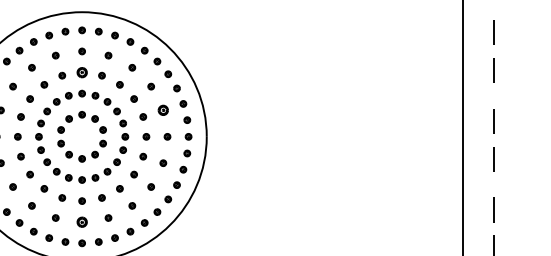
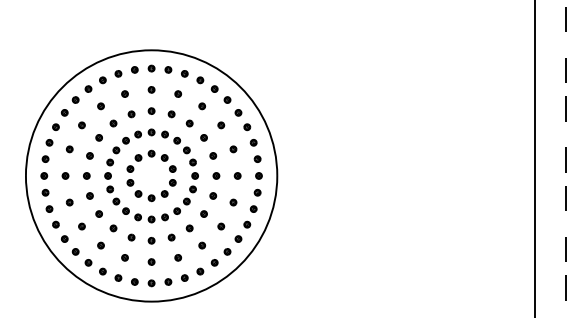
part: (82, 71) -> (151, 110), size x0.62
part: (163, 110) -> (233, 149), size x0.62
part: (82, 221) -> (151, 261), size x0.62

